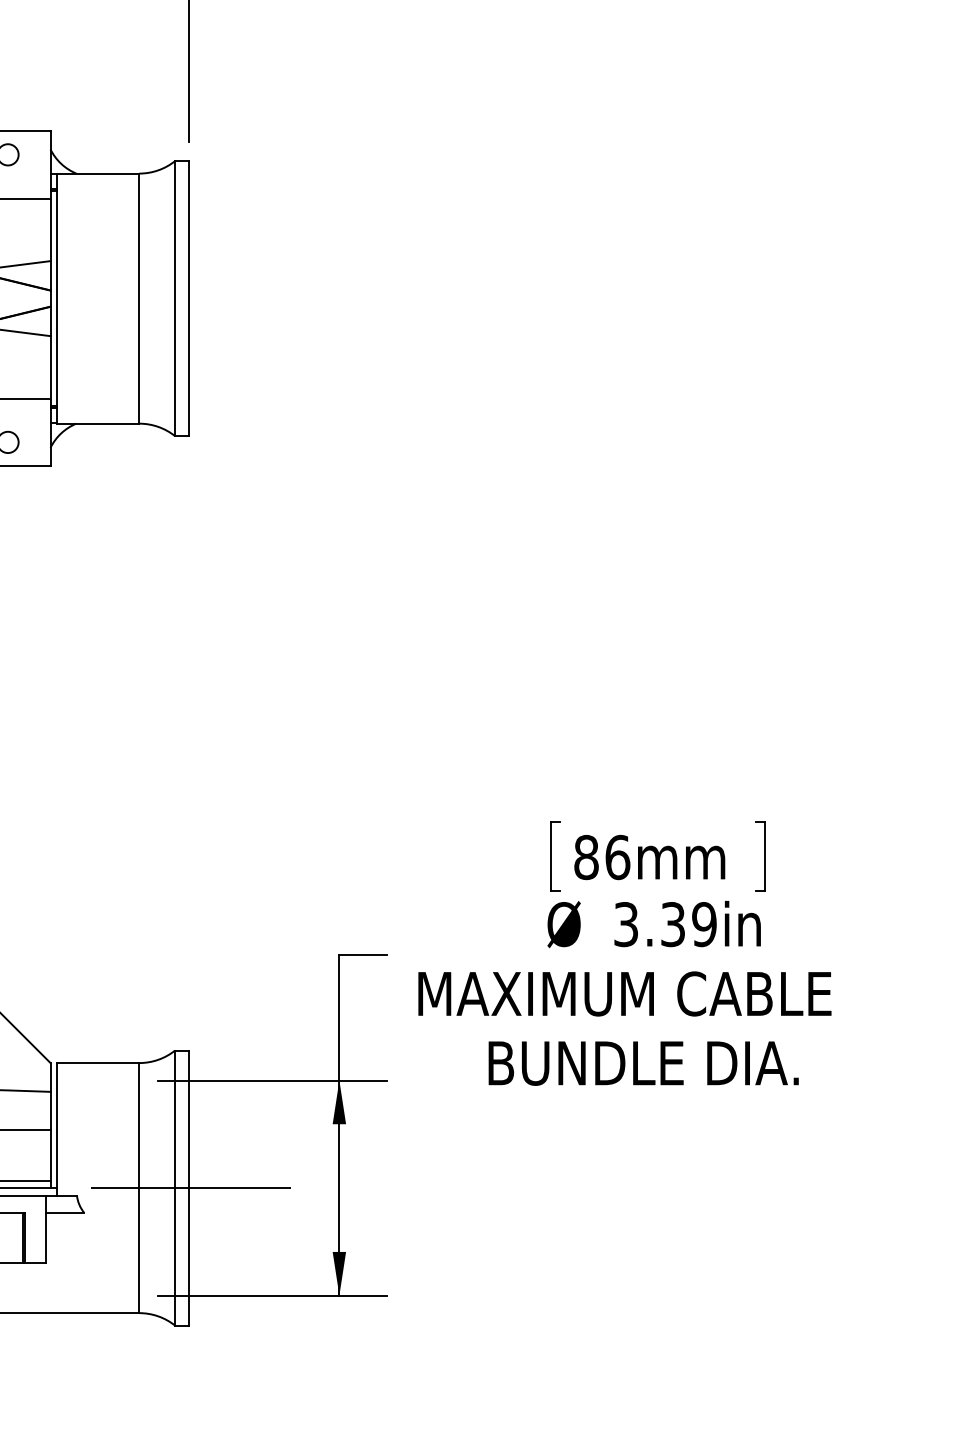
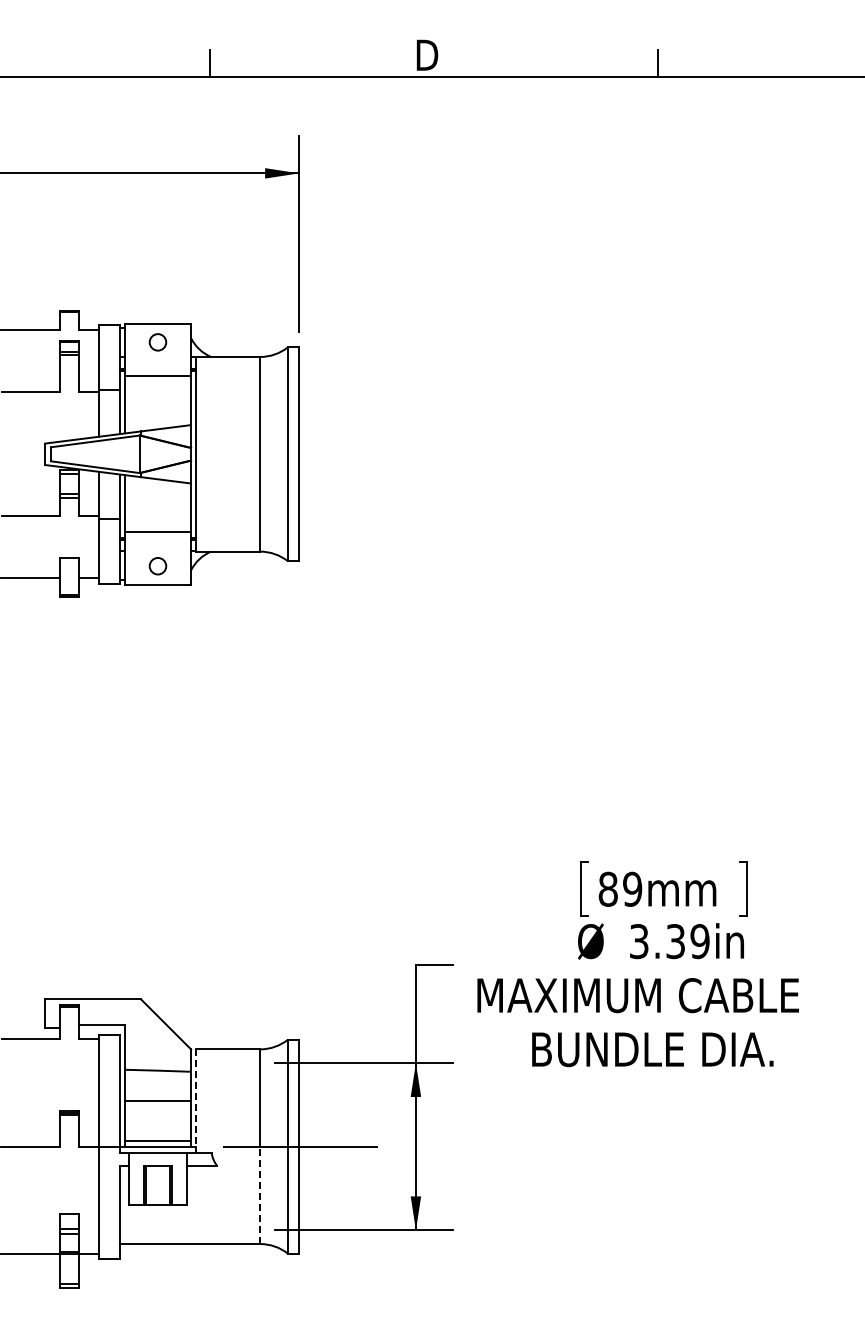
text: (617, 856) -> (632, 888), 86mm -> 89mm
line: (56, 1128) -> (195, 1100), solid -> dashed
line: (139, 1250) -> (260, 1195), solid -> dashed

